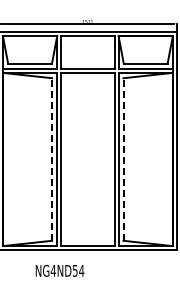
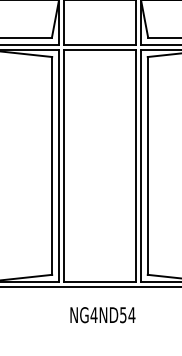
line: (52, 159) -> (52, 165), dashed -> solid
line: (123, 159) -> (147, 165), dashed -> solid
text: (59, 270) -> (102, 314), moved

